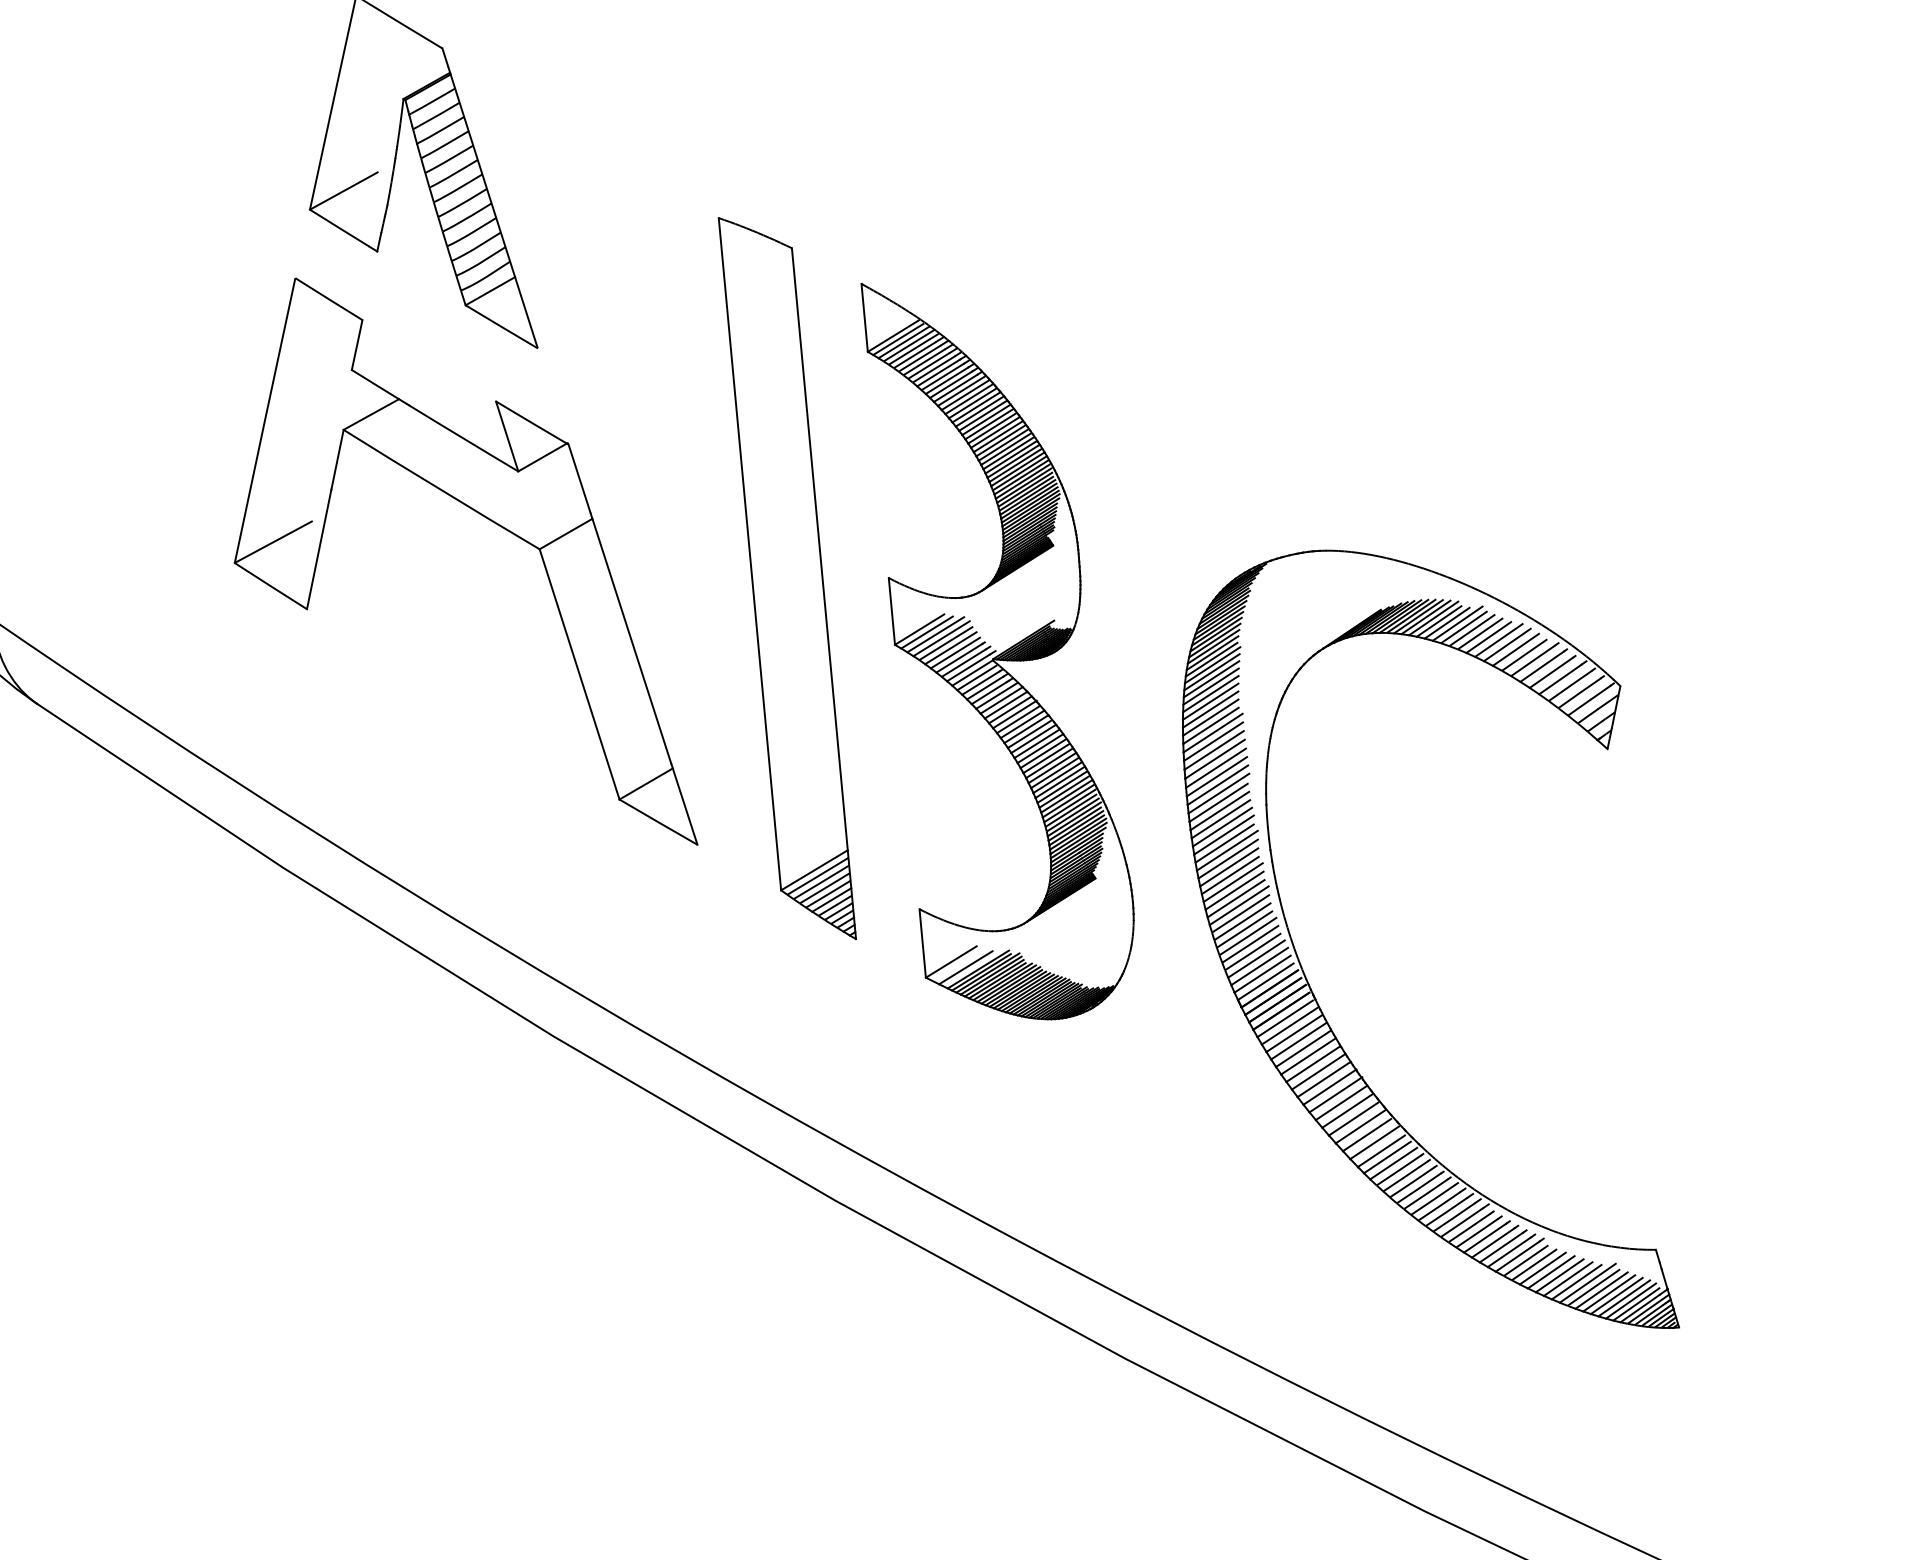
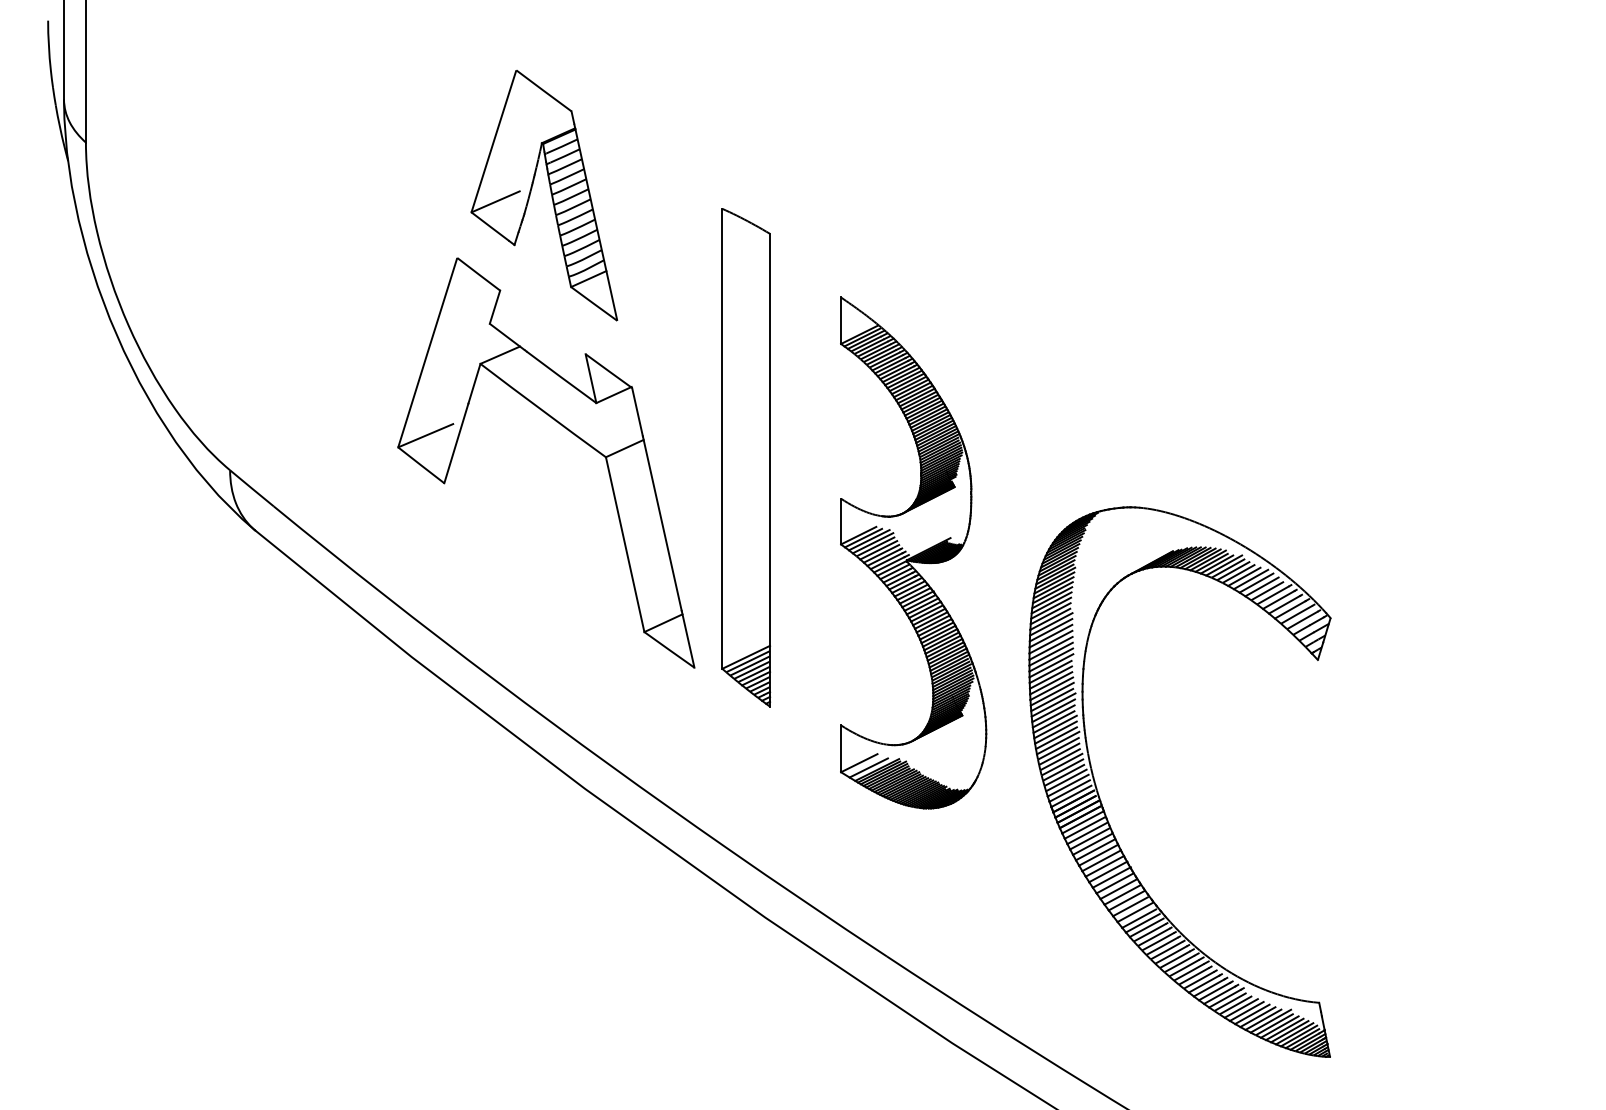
part: (787, 578) -> (746, 457), moved

